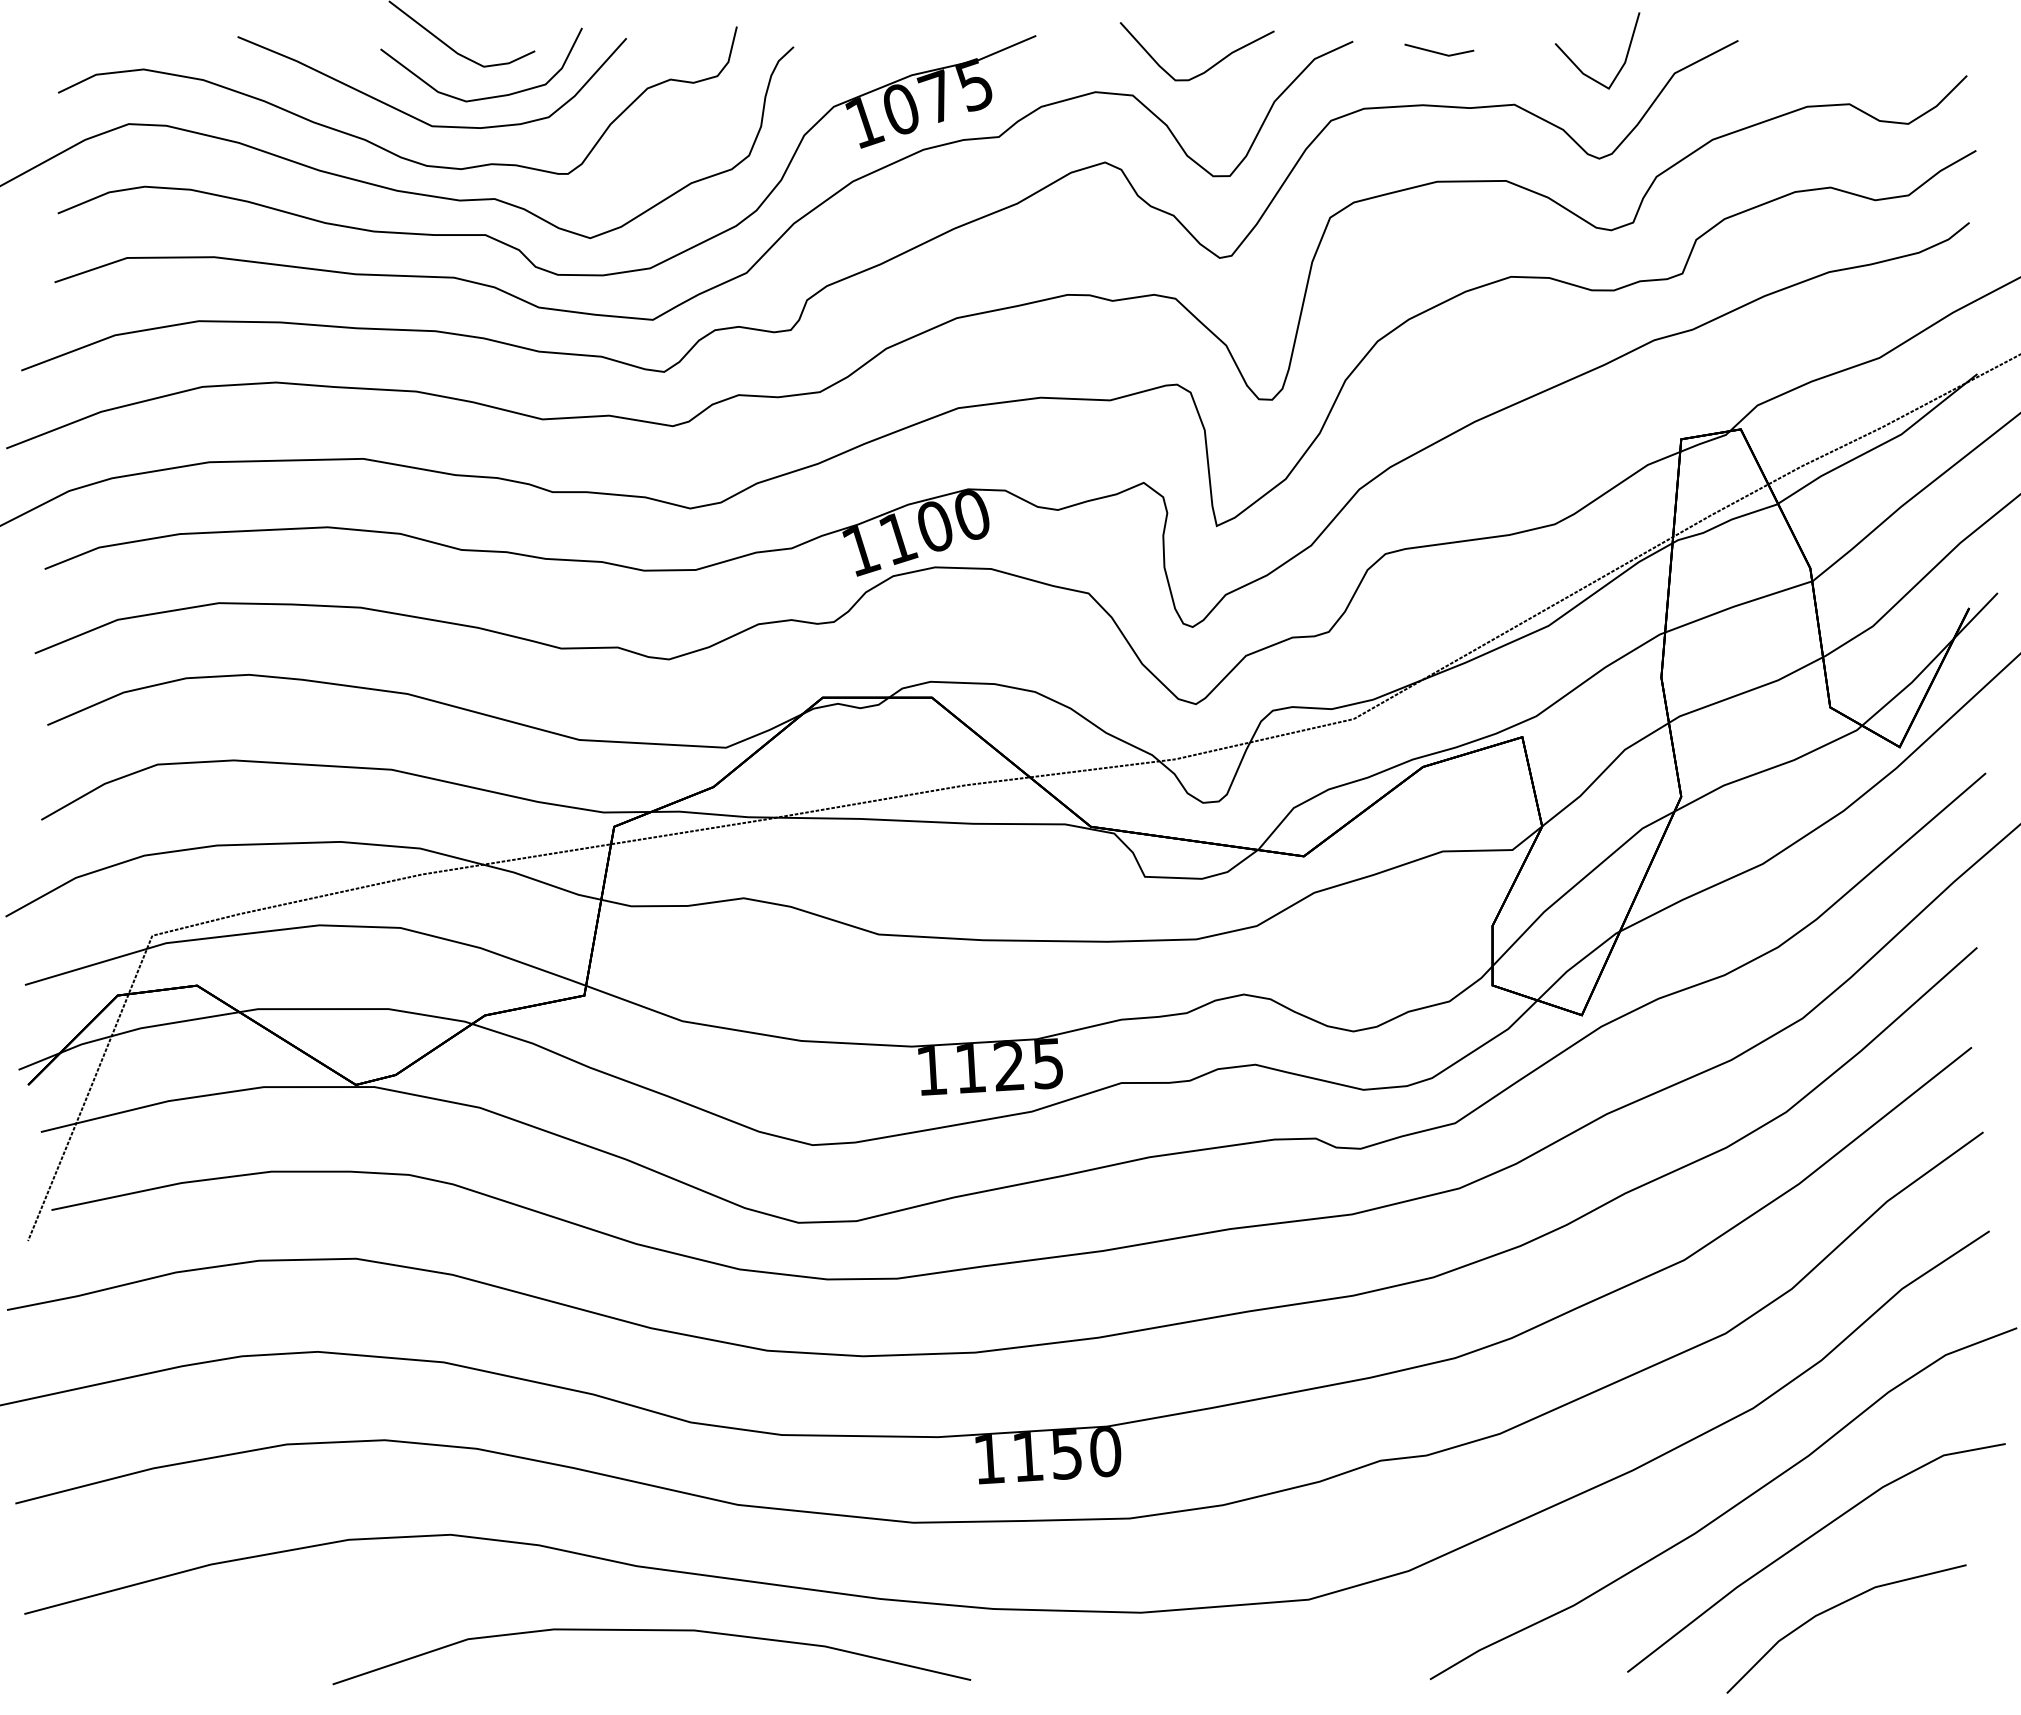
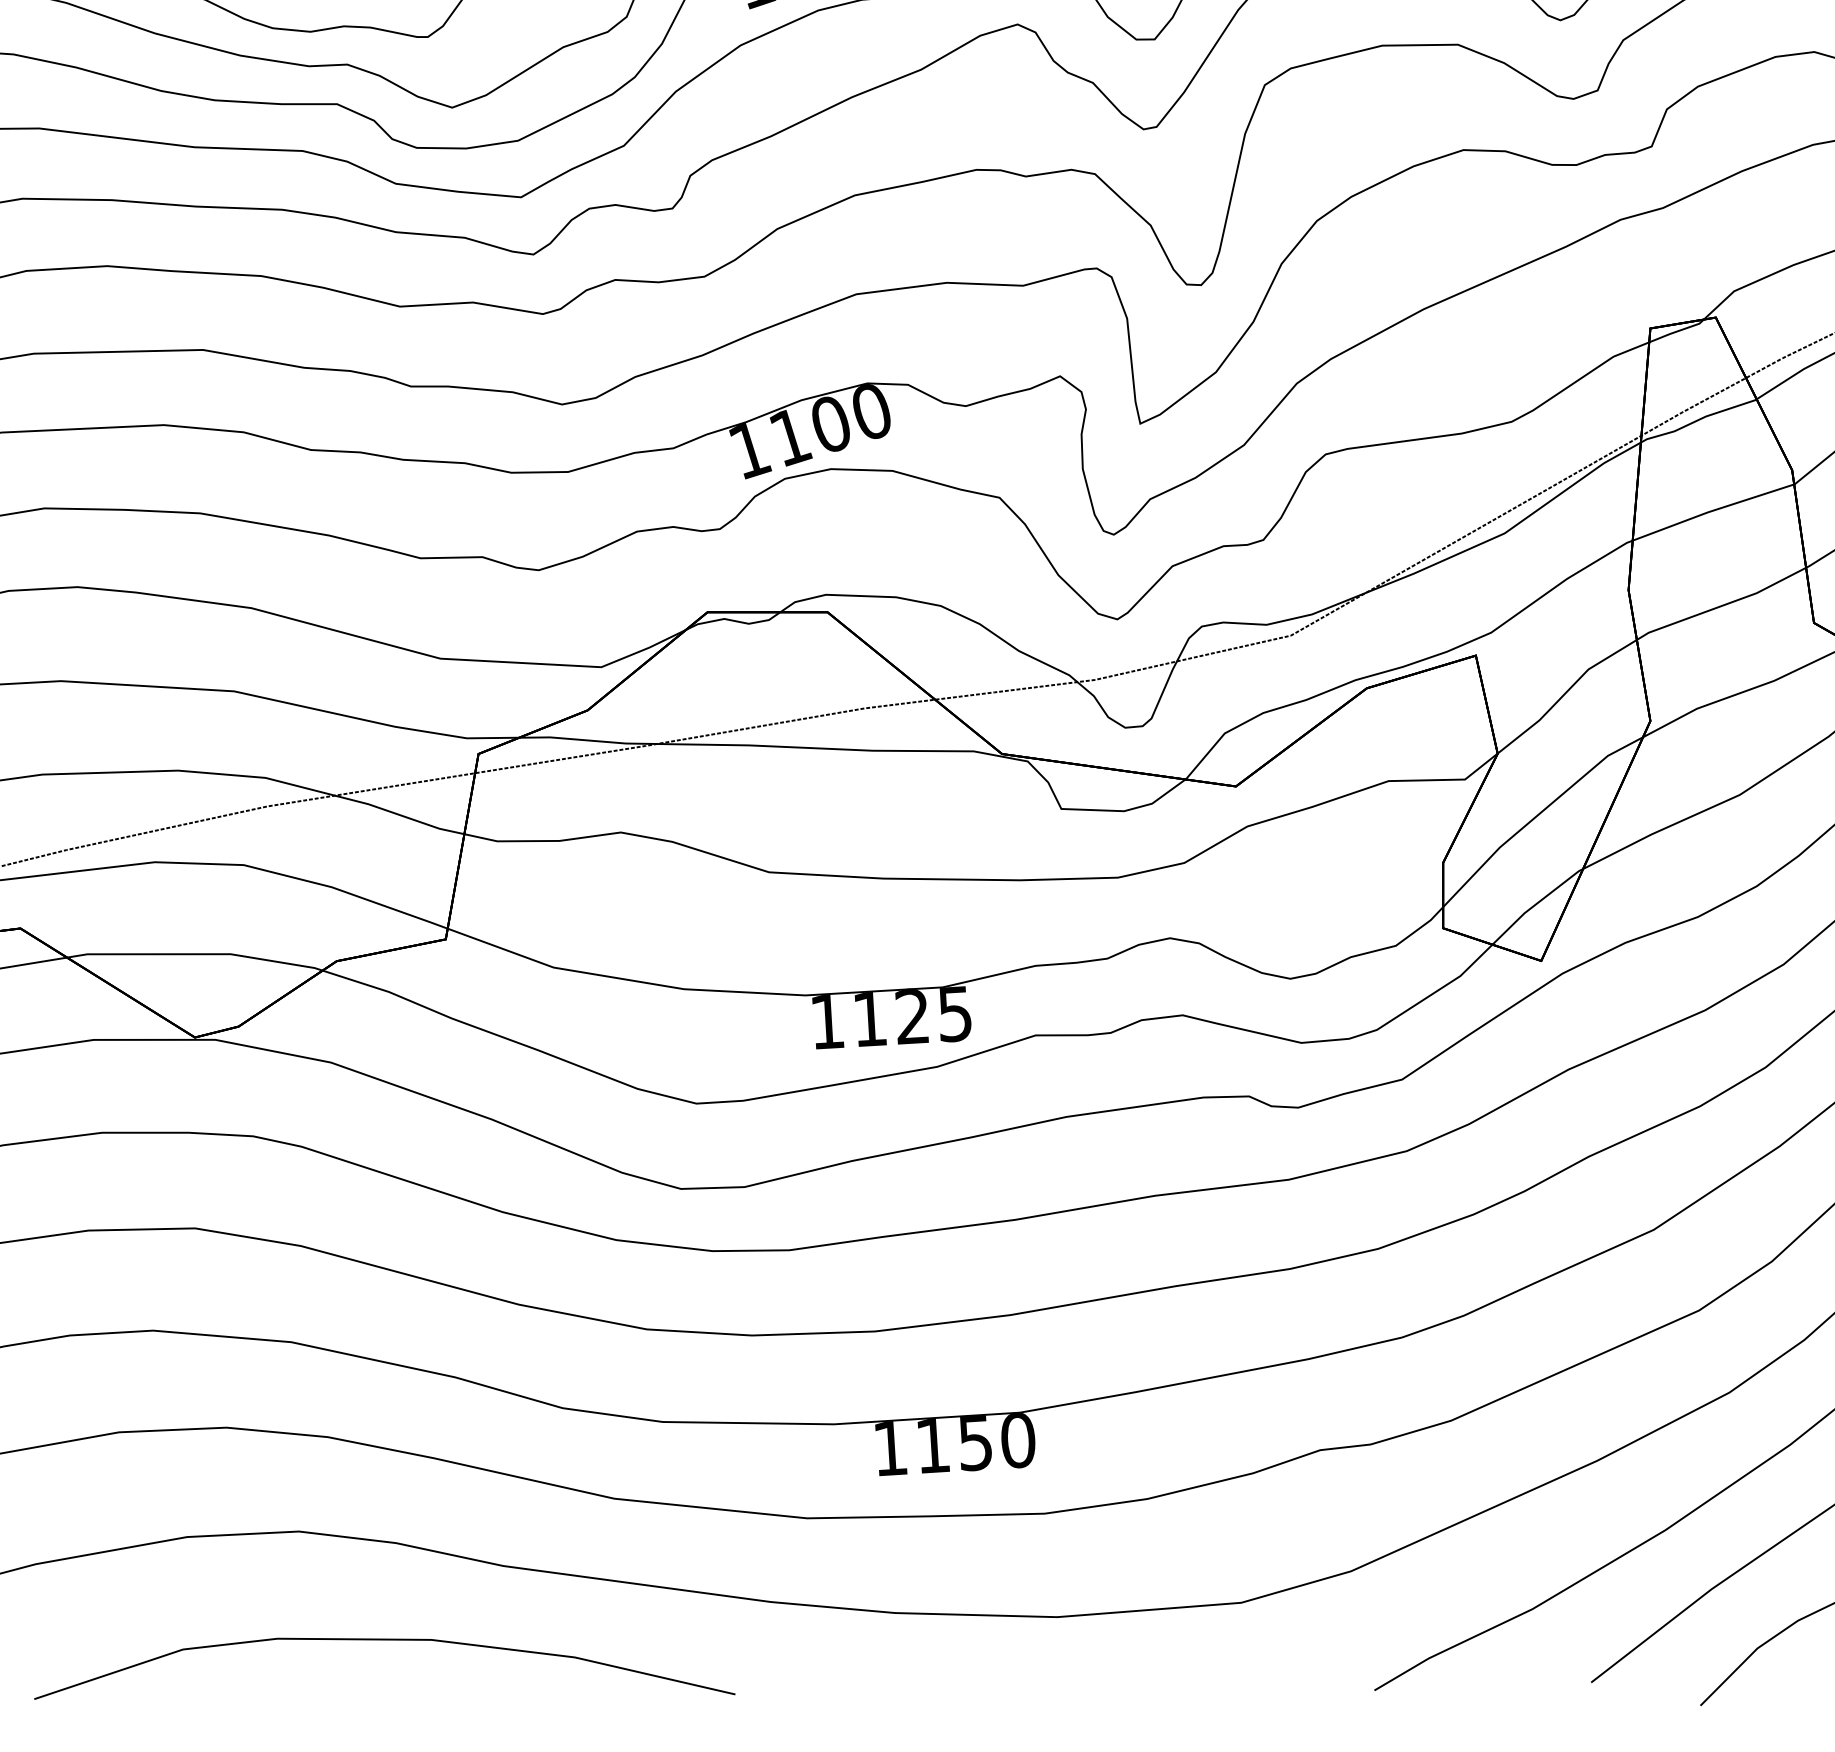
curve: (654, 1631) -> (387, 1641), moved

